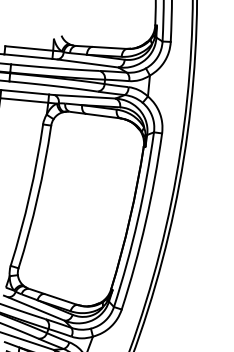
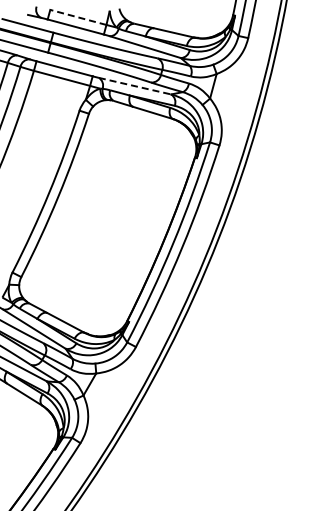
line: (28, 48) -> (77, 17), solid -> dashed
line: (85, 96) -> (135, 86), solid -> dashed

